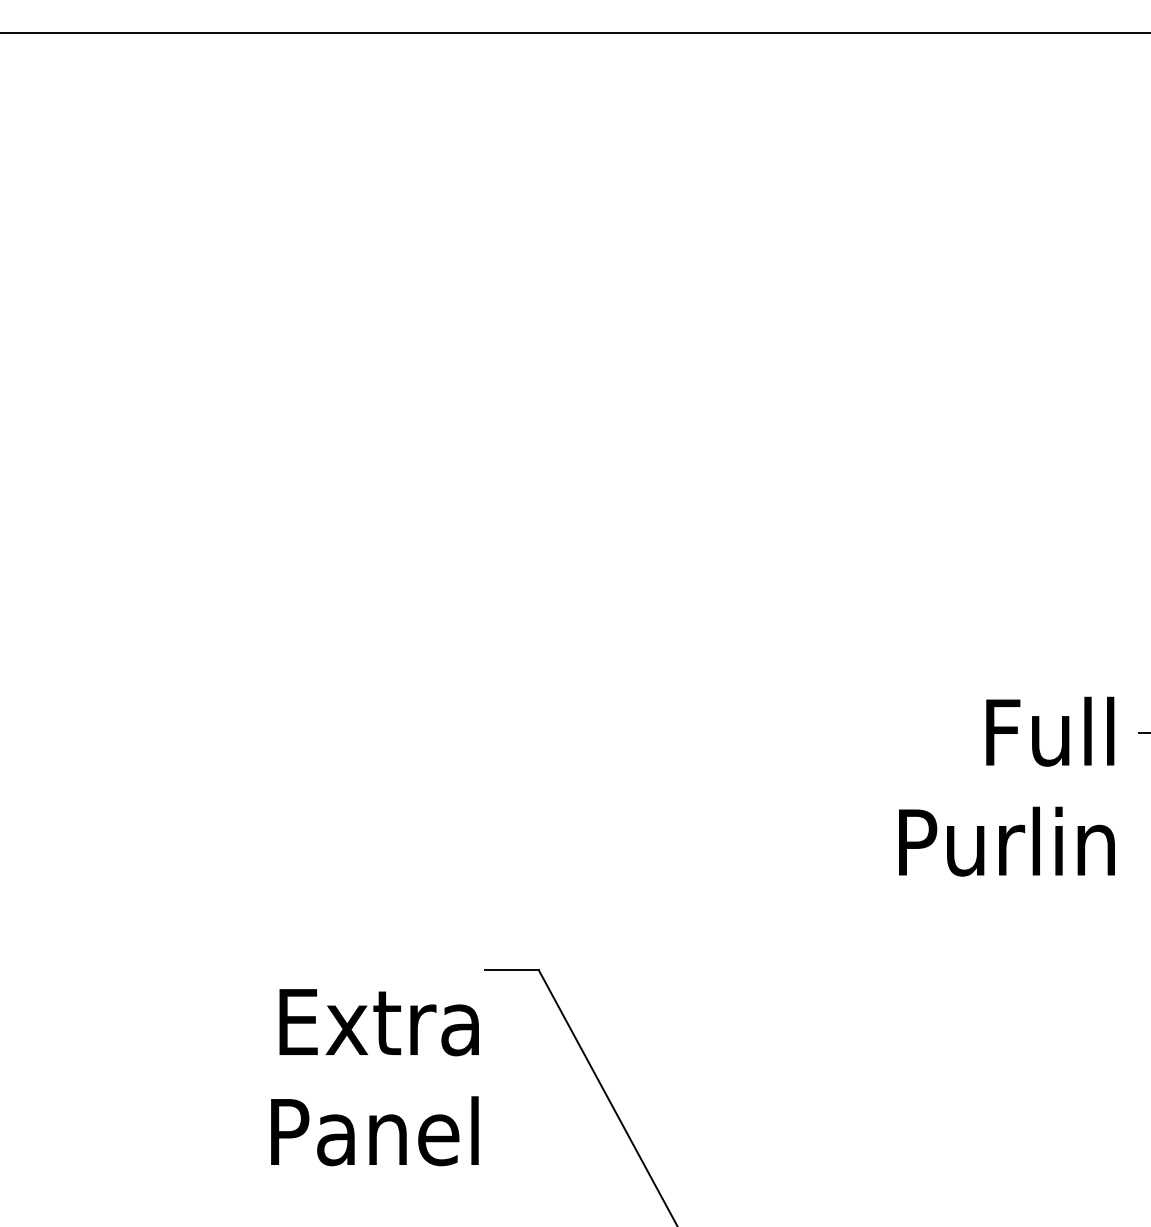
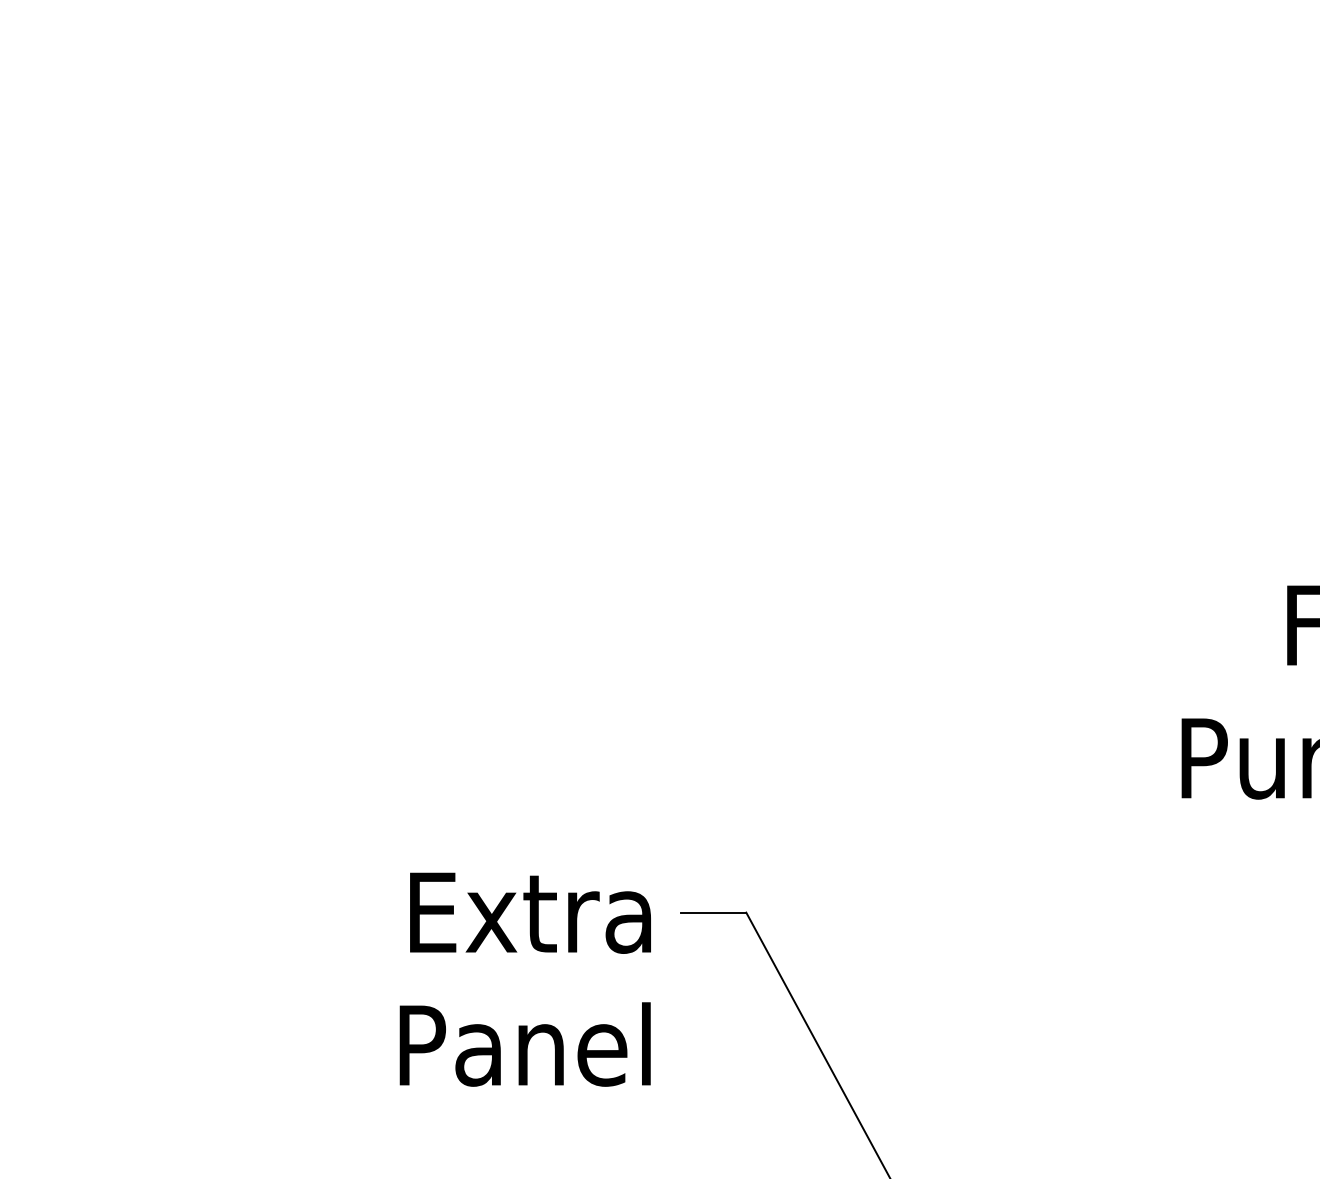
text: (374, 1077) -> (524, 979), moved

